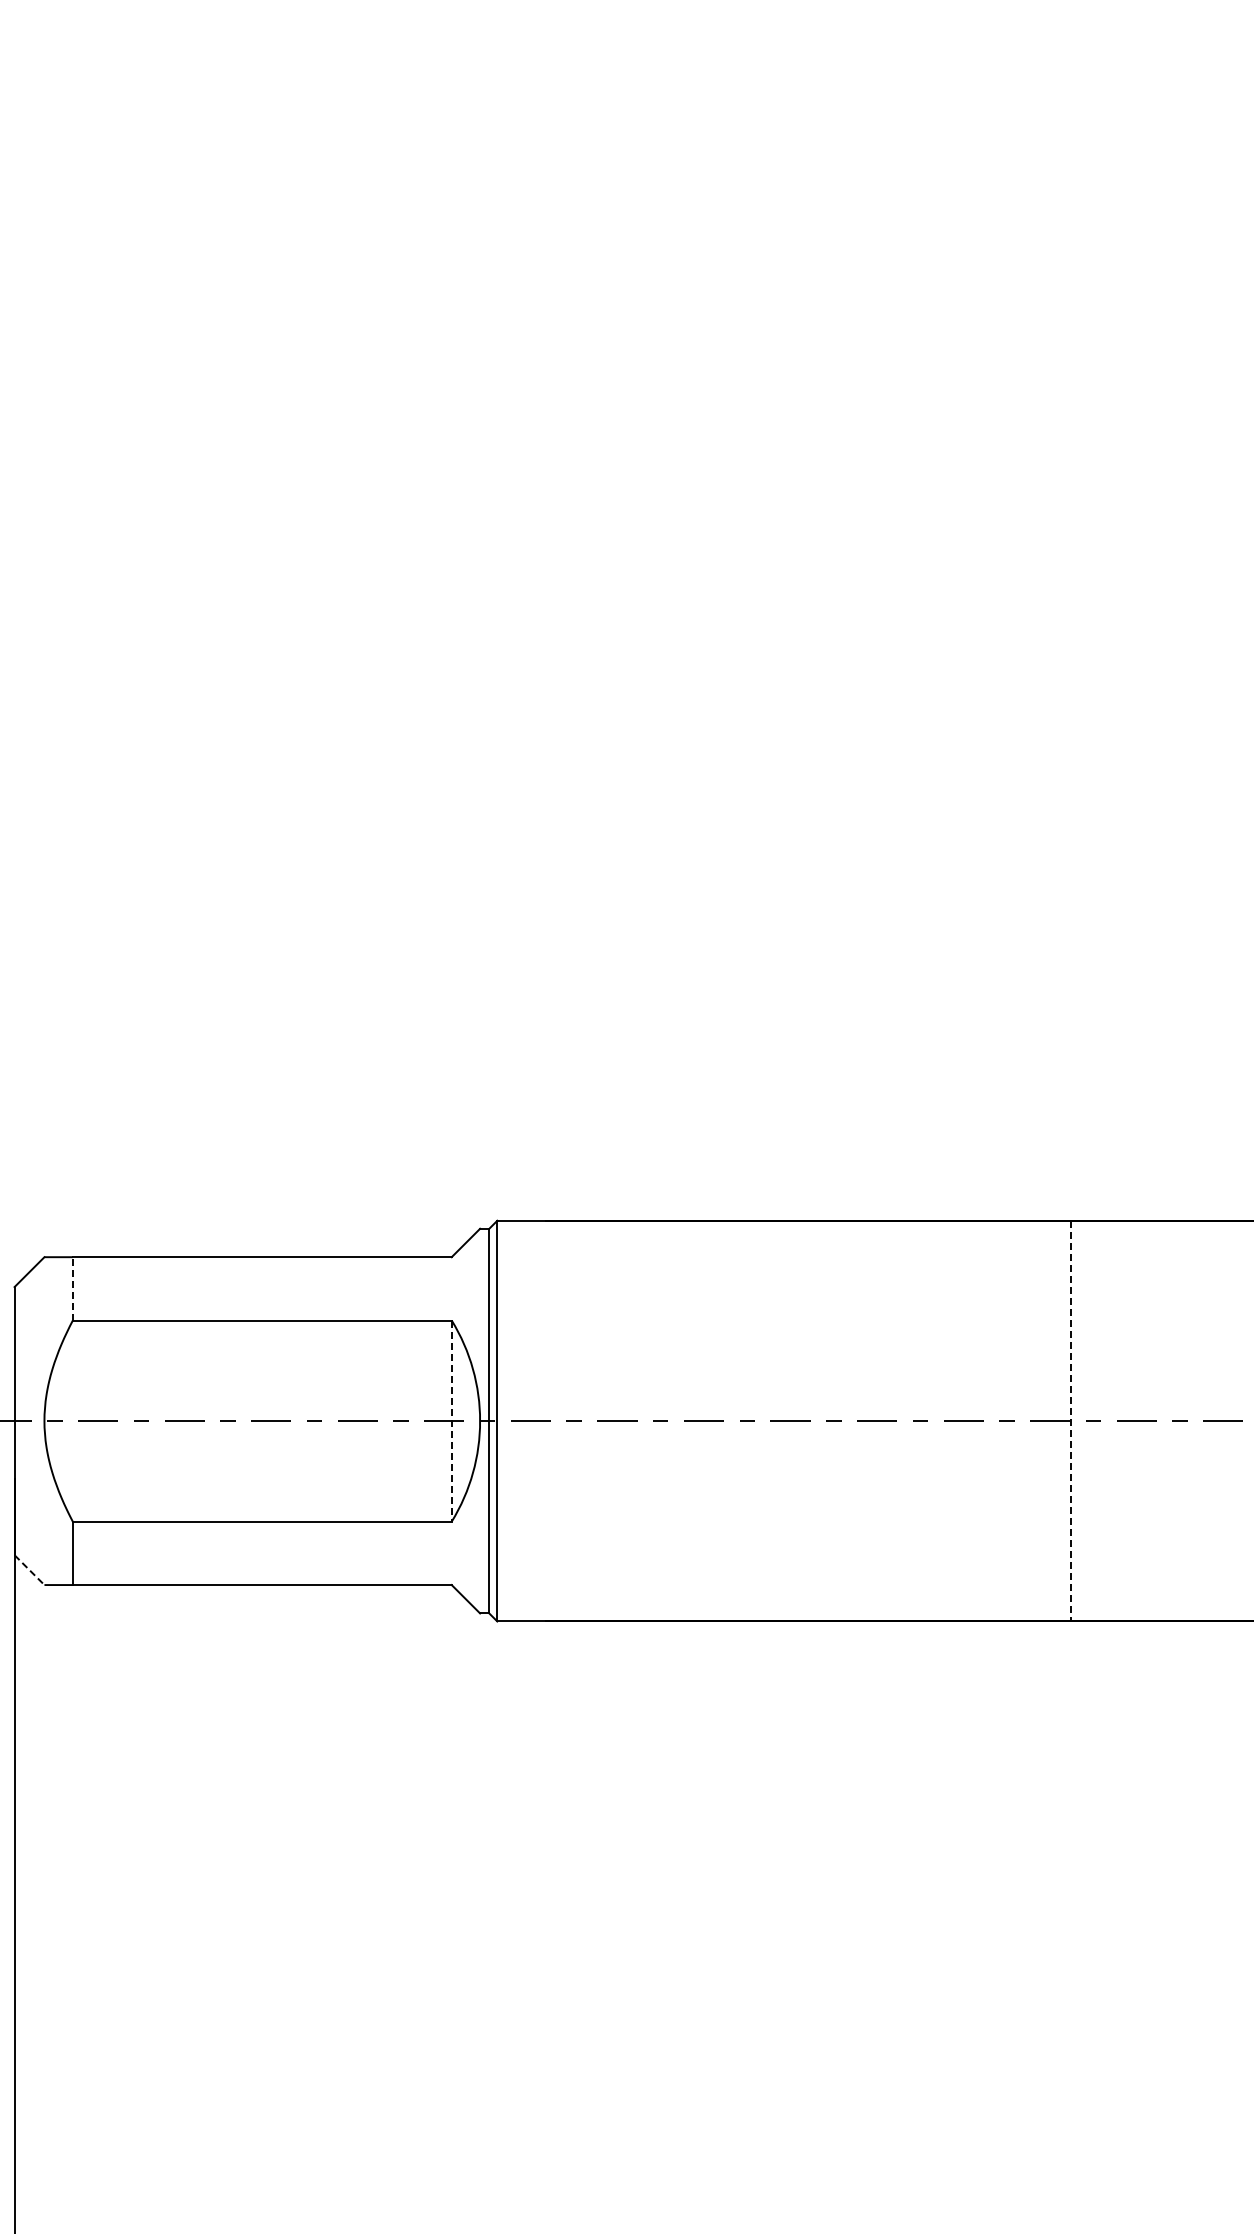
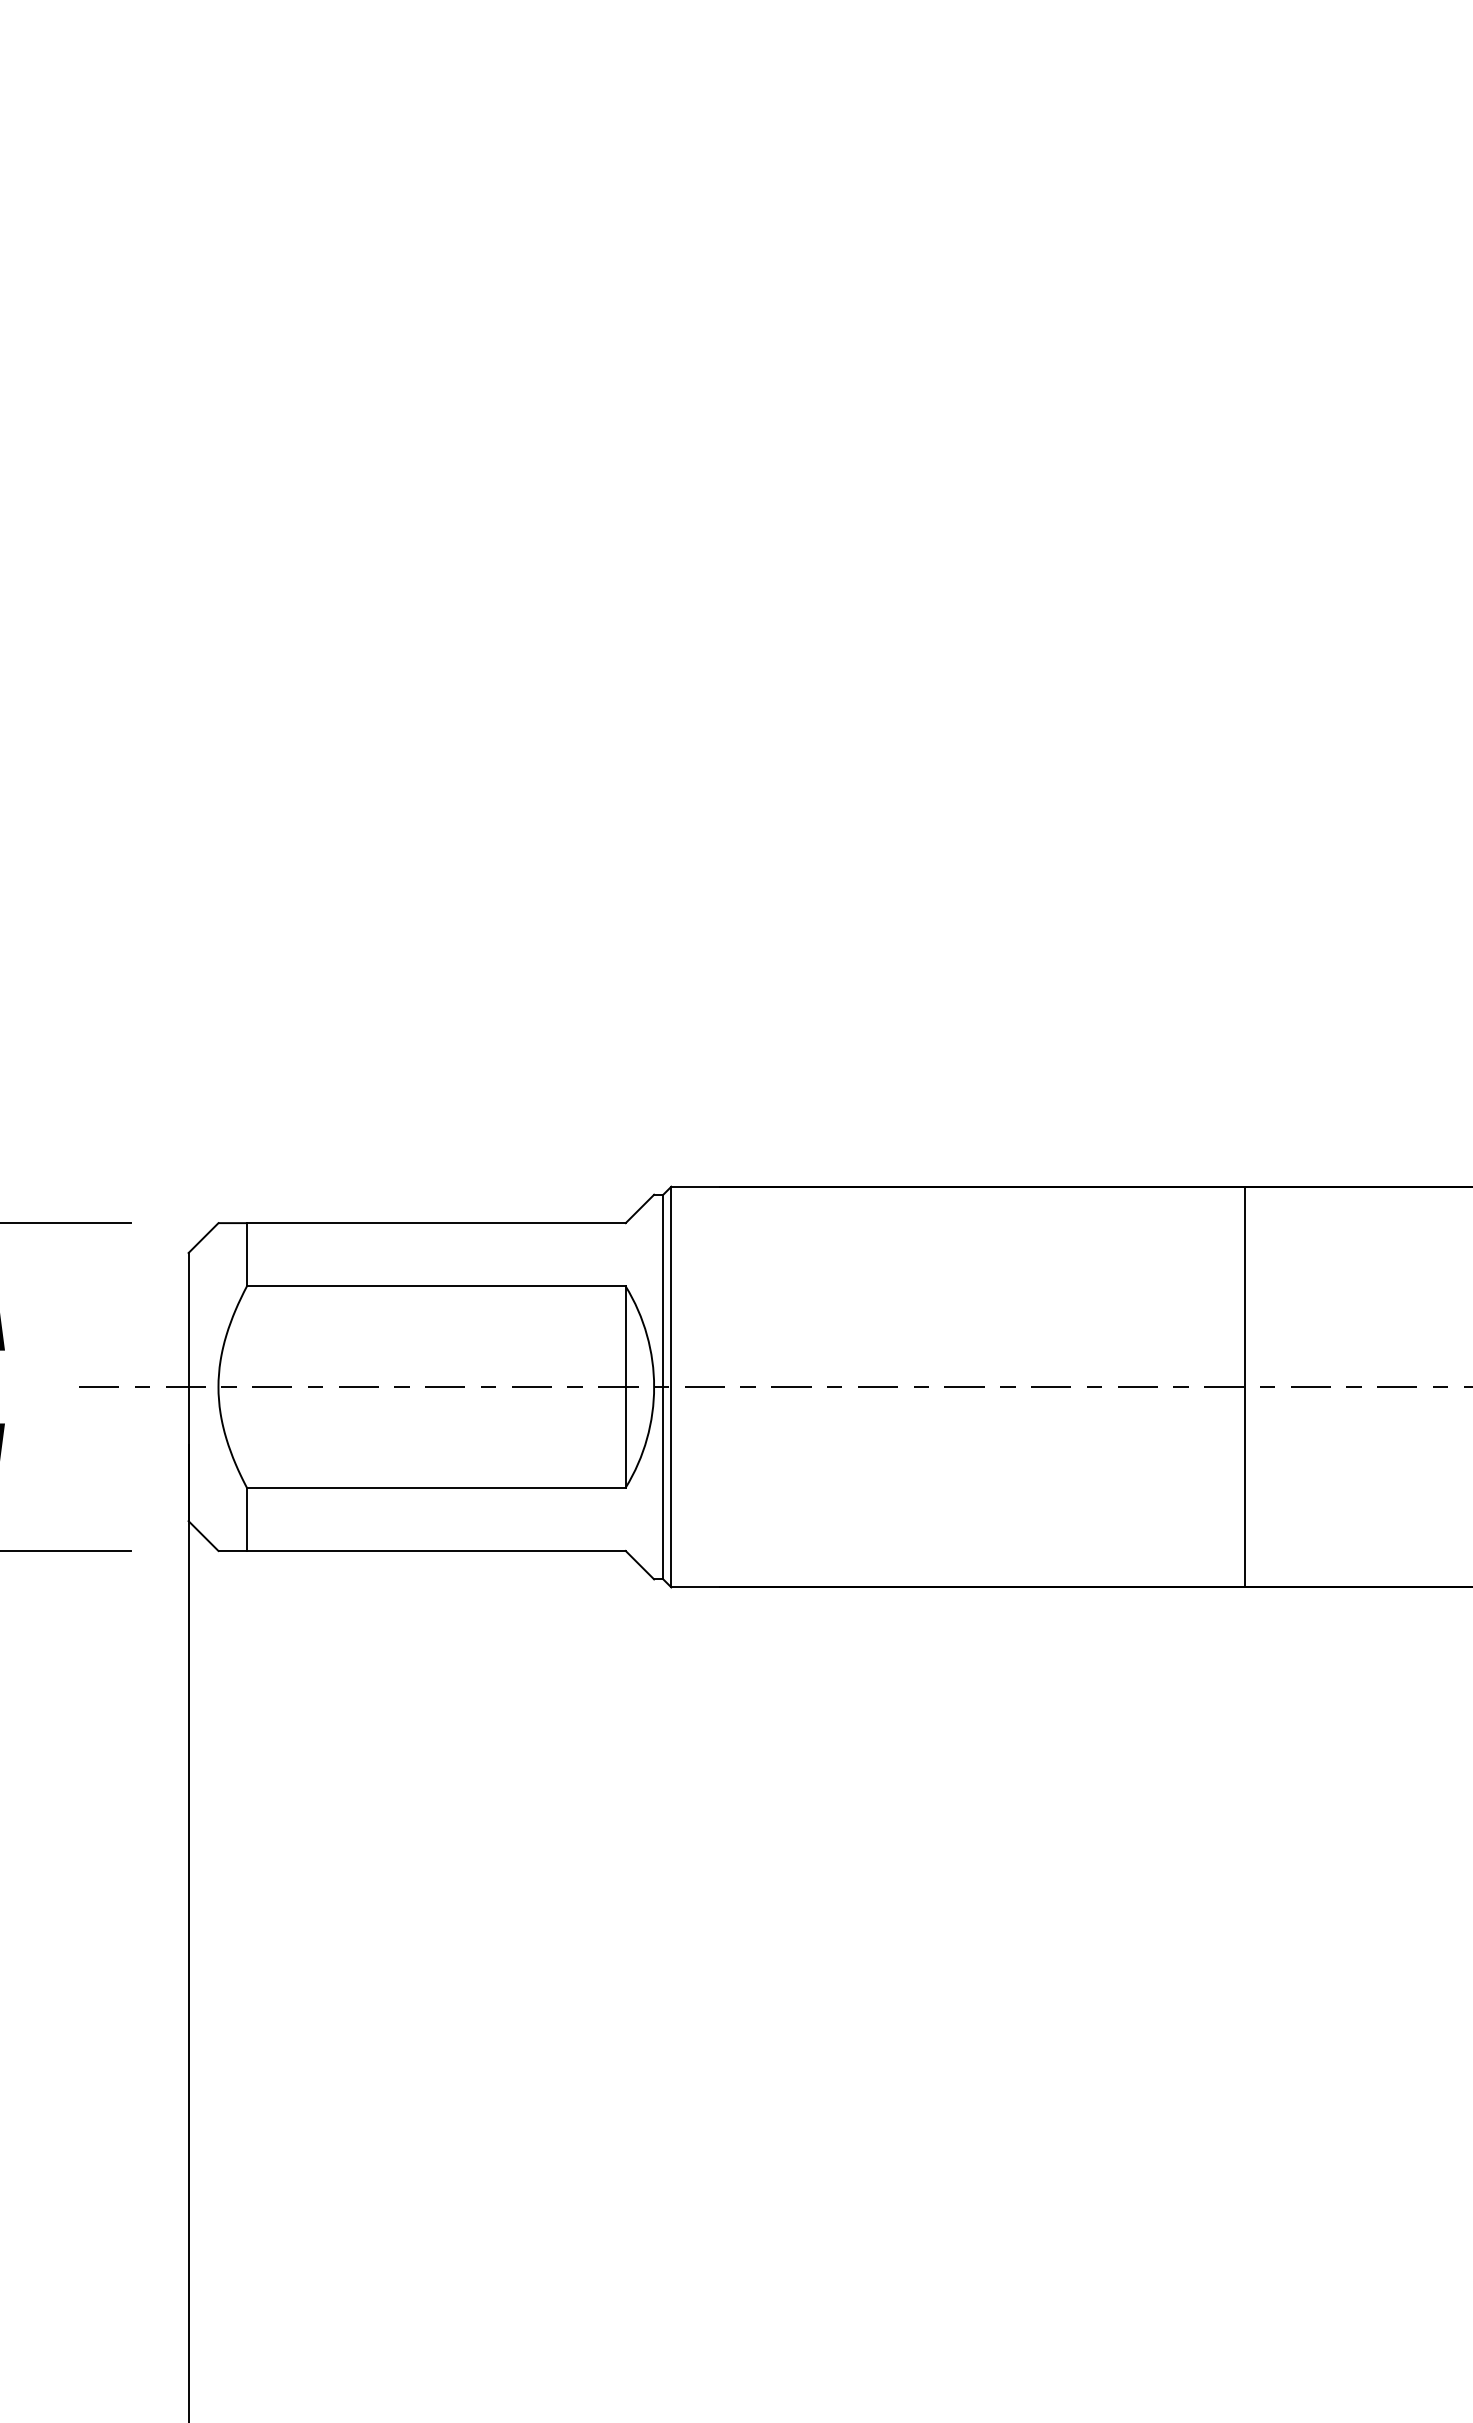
line: (72, 1288) -> (246, 1254), dashed -> solid
line: (451, 1421) -> (625, 1387), dashed -> solid
line: (1071, 1421) -> (1245, 1387), dashed -> solid
line: (29, 1570) -> (203, 1536), dashed -> solid

